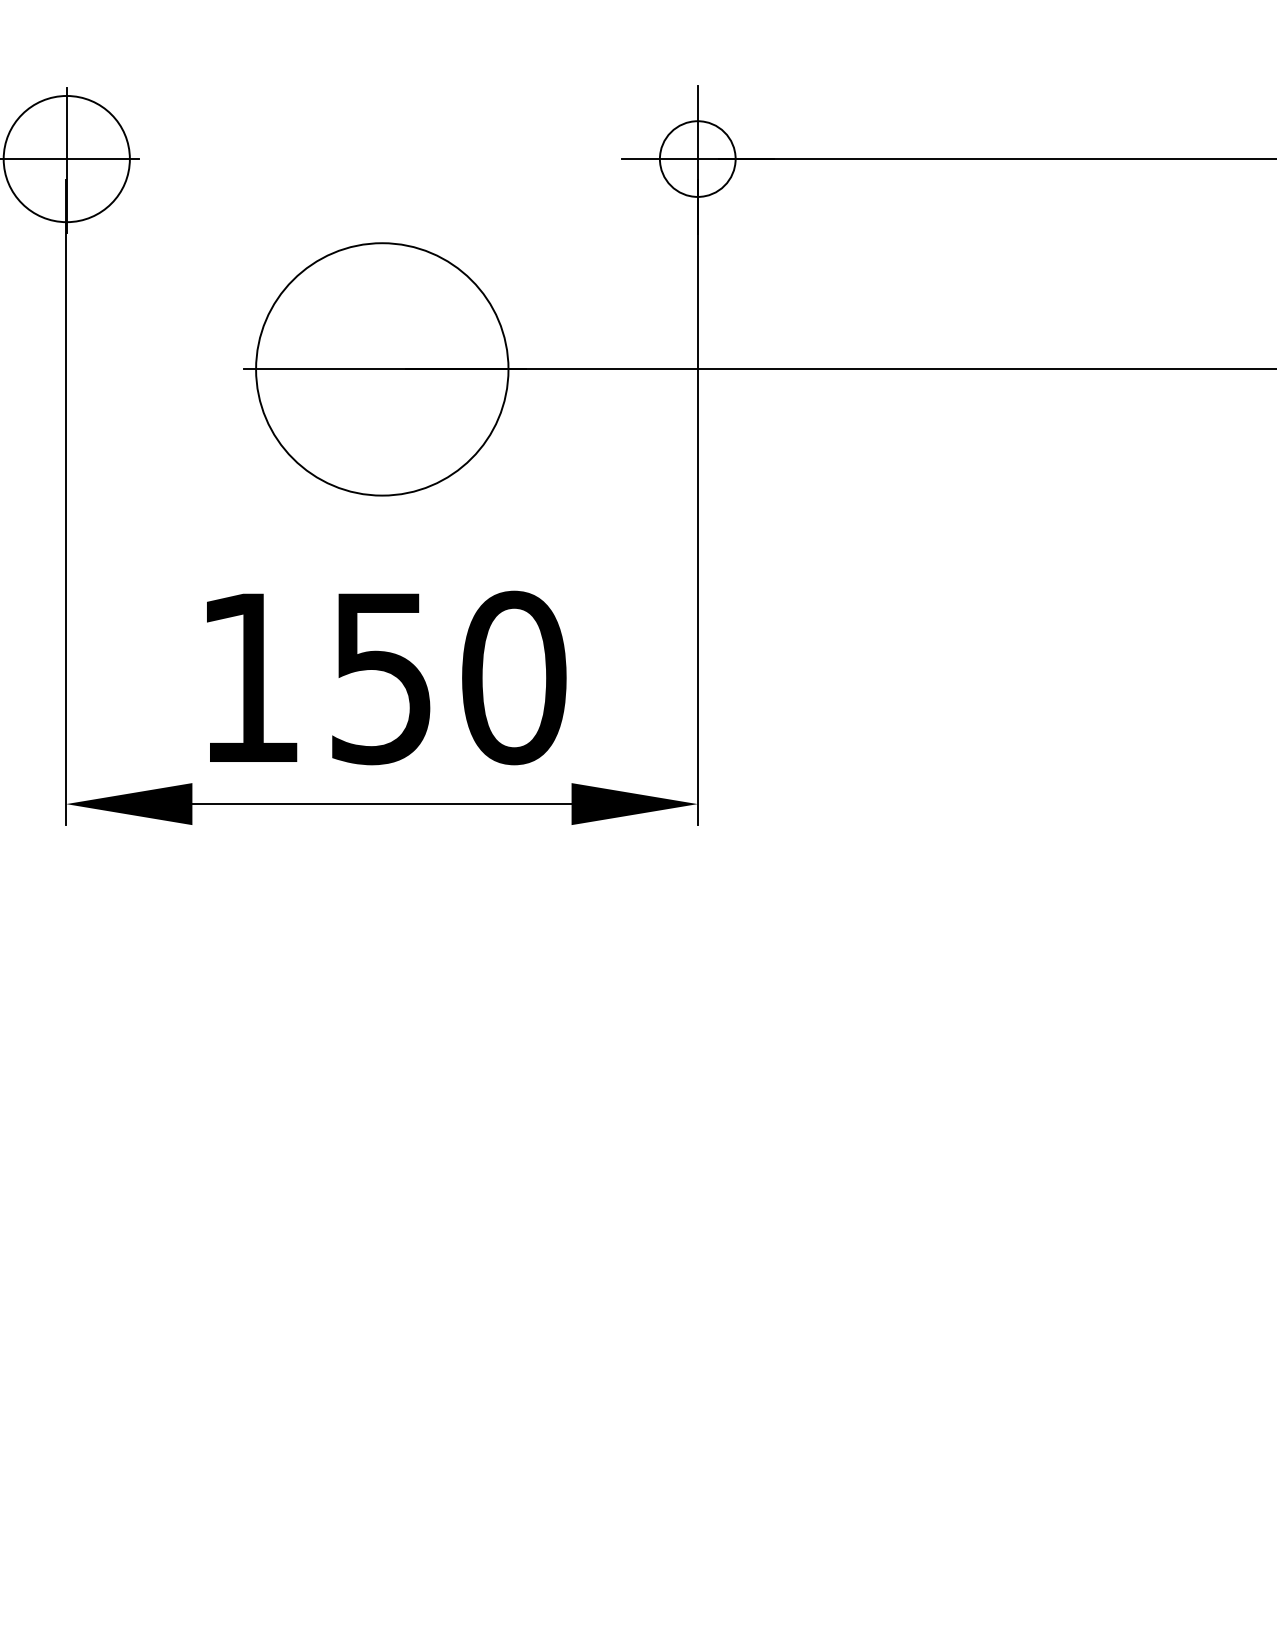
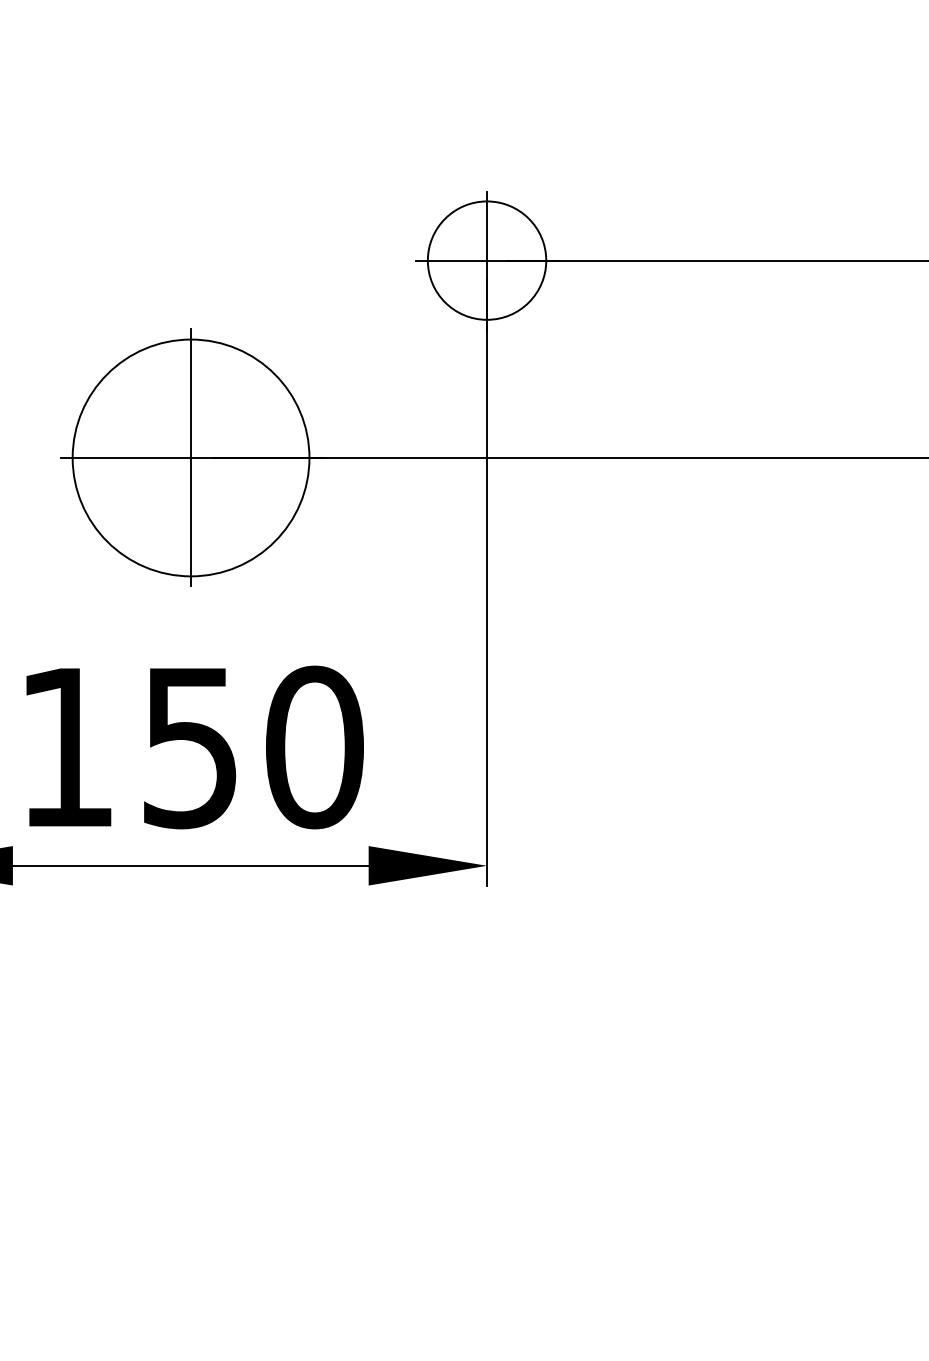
circle: (697, 158) -> (486, 260), size x1.67
line: (382, 369) -> (191, 458), added

